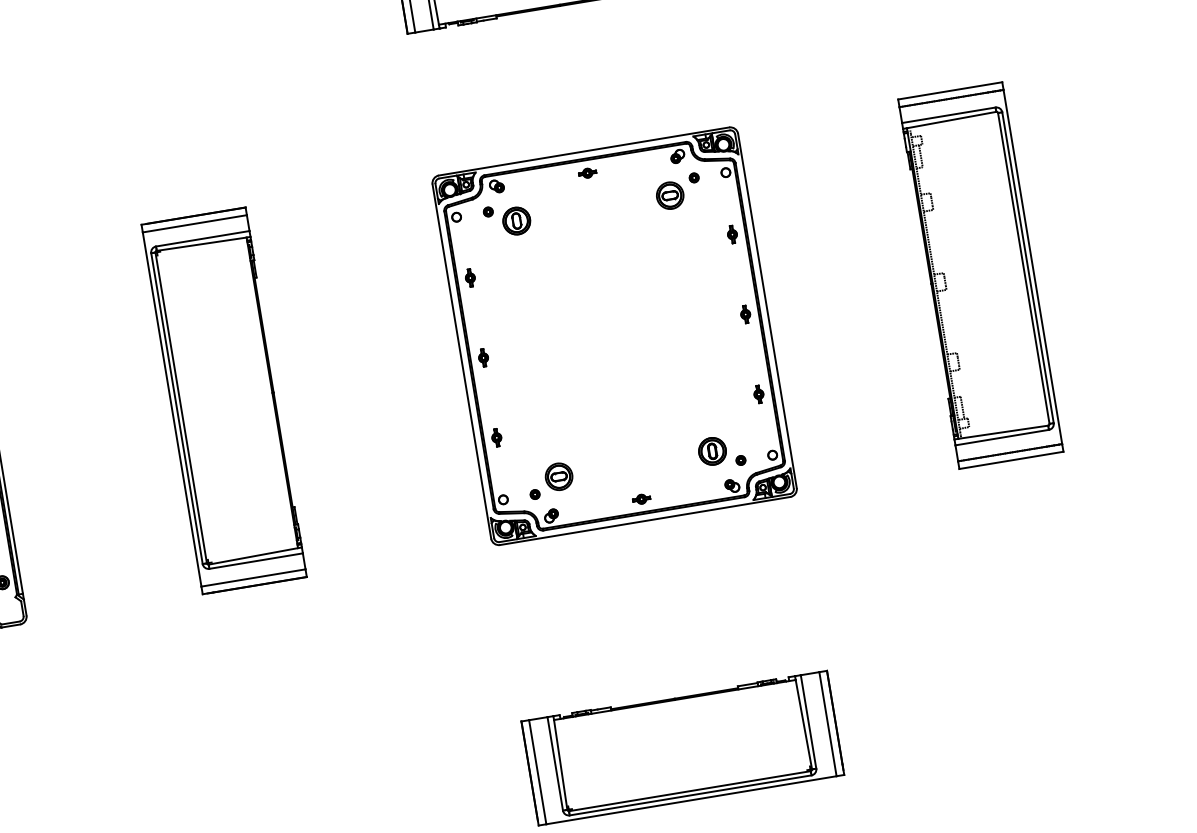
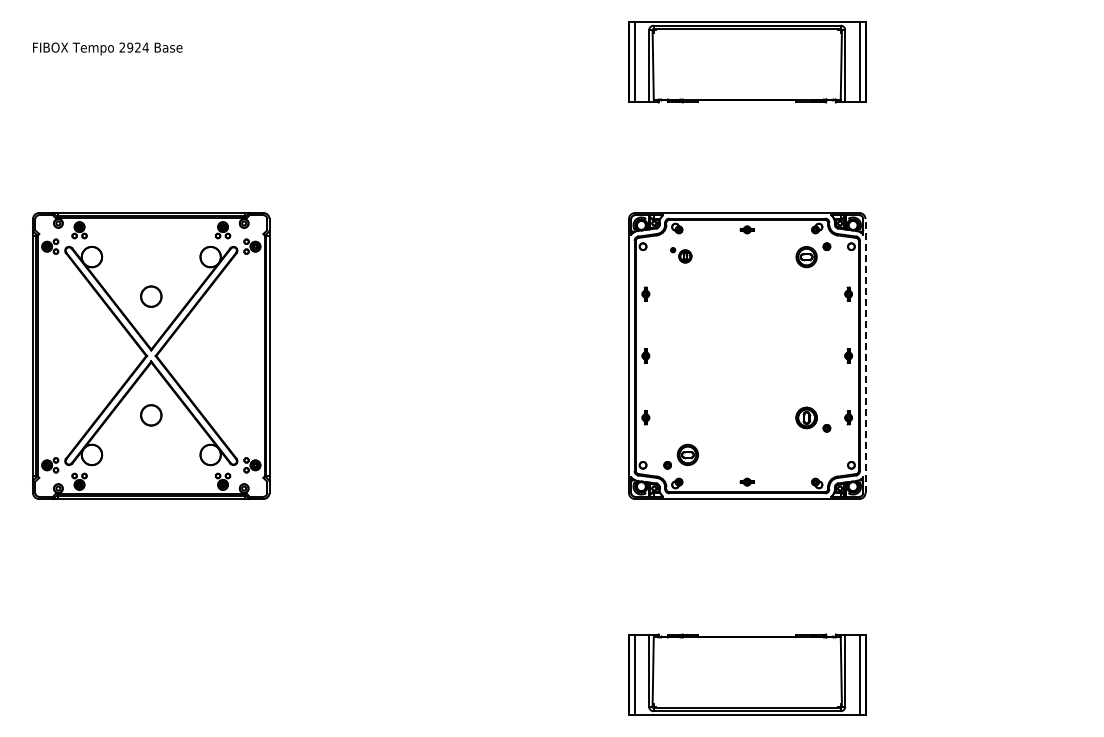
part: (508, 220) -> (681, 255), size x0.6
part: (980, 274) -> (1030, 355), removed
line: (767, 310) -> (865, 355), solid -> dashed
part: (224, 400) -> (445, 355), removed
part: (721, 451) -> (813, 419), moved

